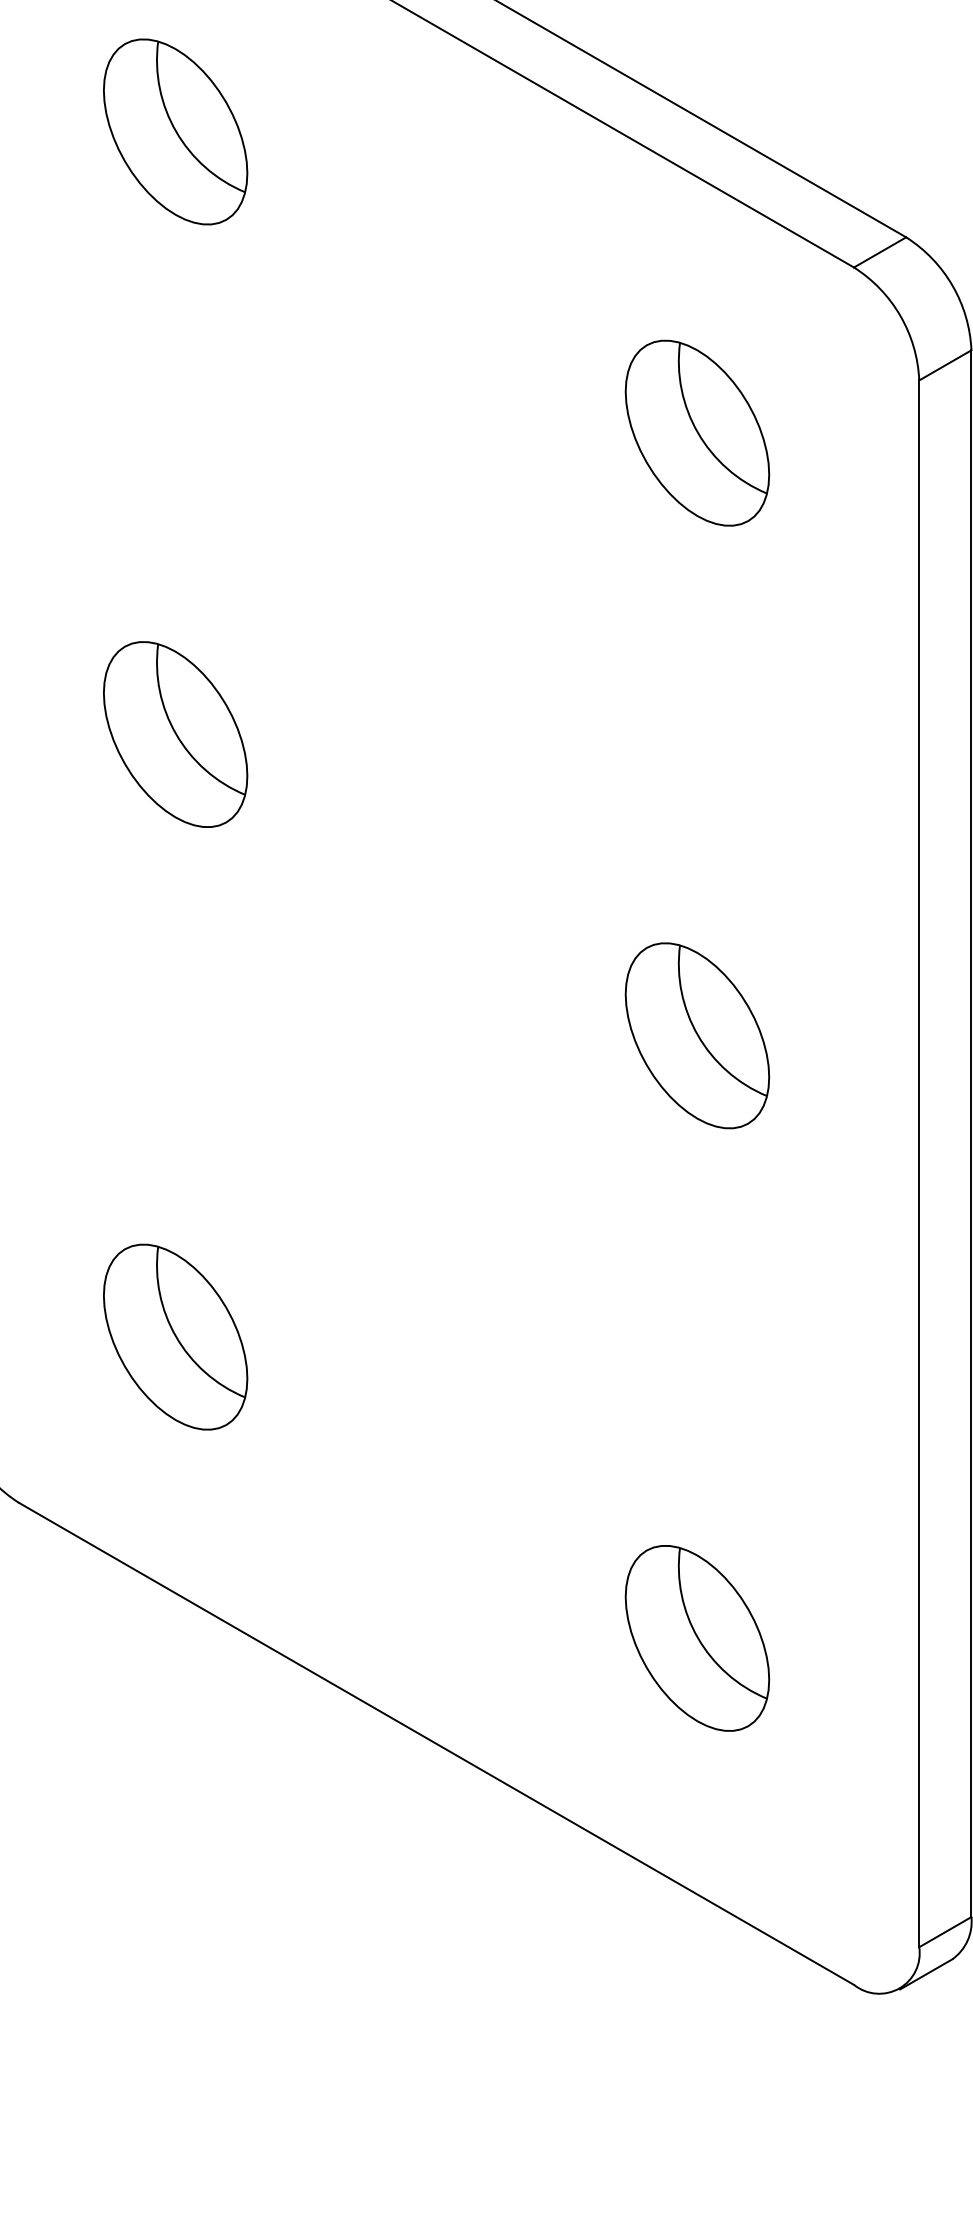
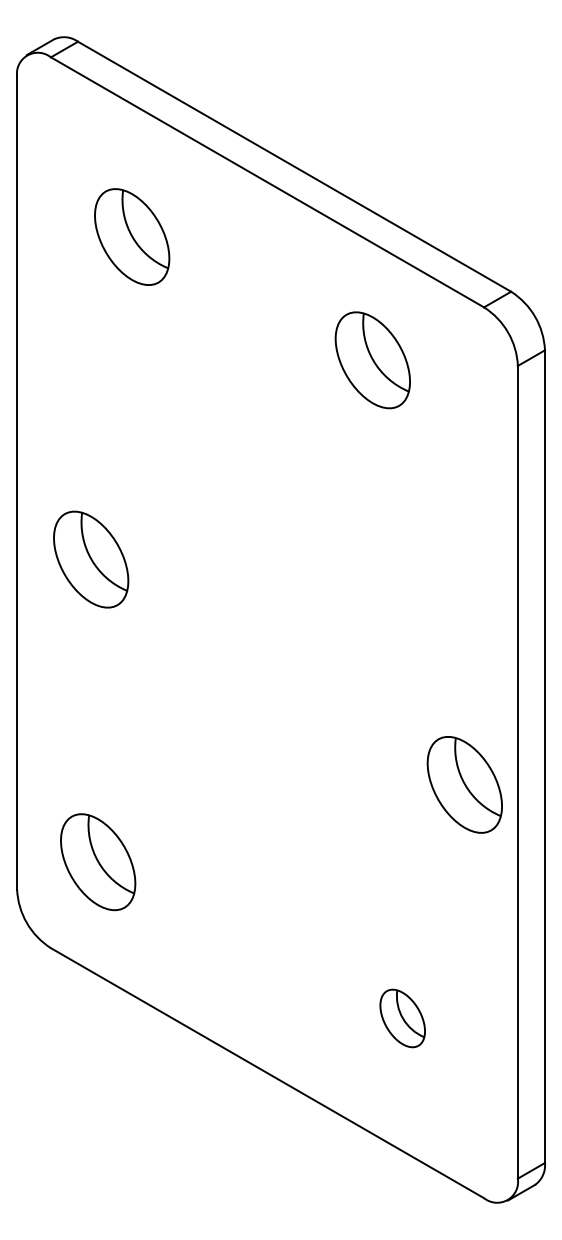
part: (696, 433) -> (372, 360), moved
part: (176, 734) -> (91, 559), moved
part: (696, 1035) -> (464, 784), moved
part: (176, 1337) -> (98, 862), moved
part: (696, 1638) -> (402, 1018), size x0.6

